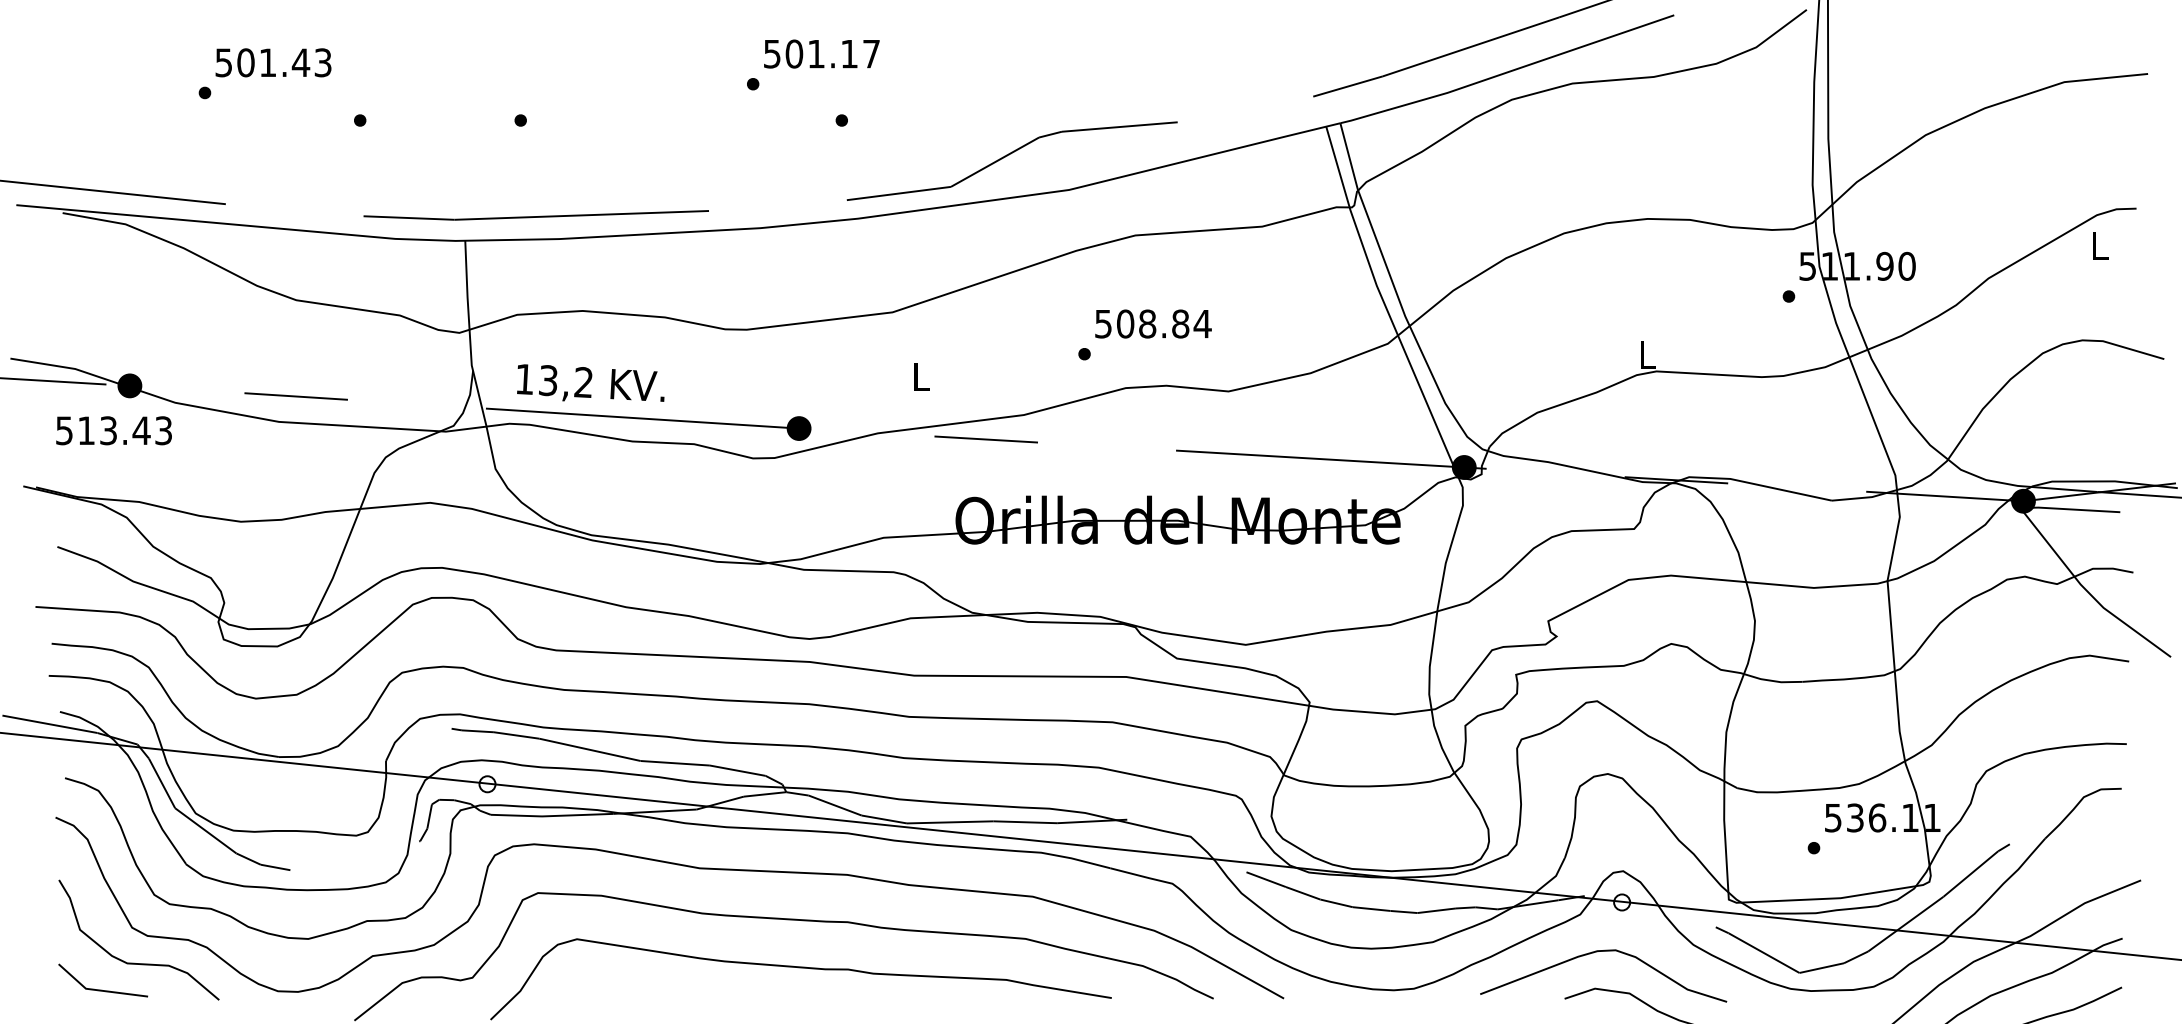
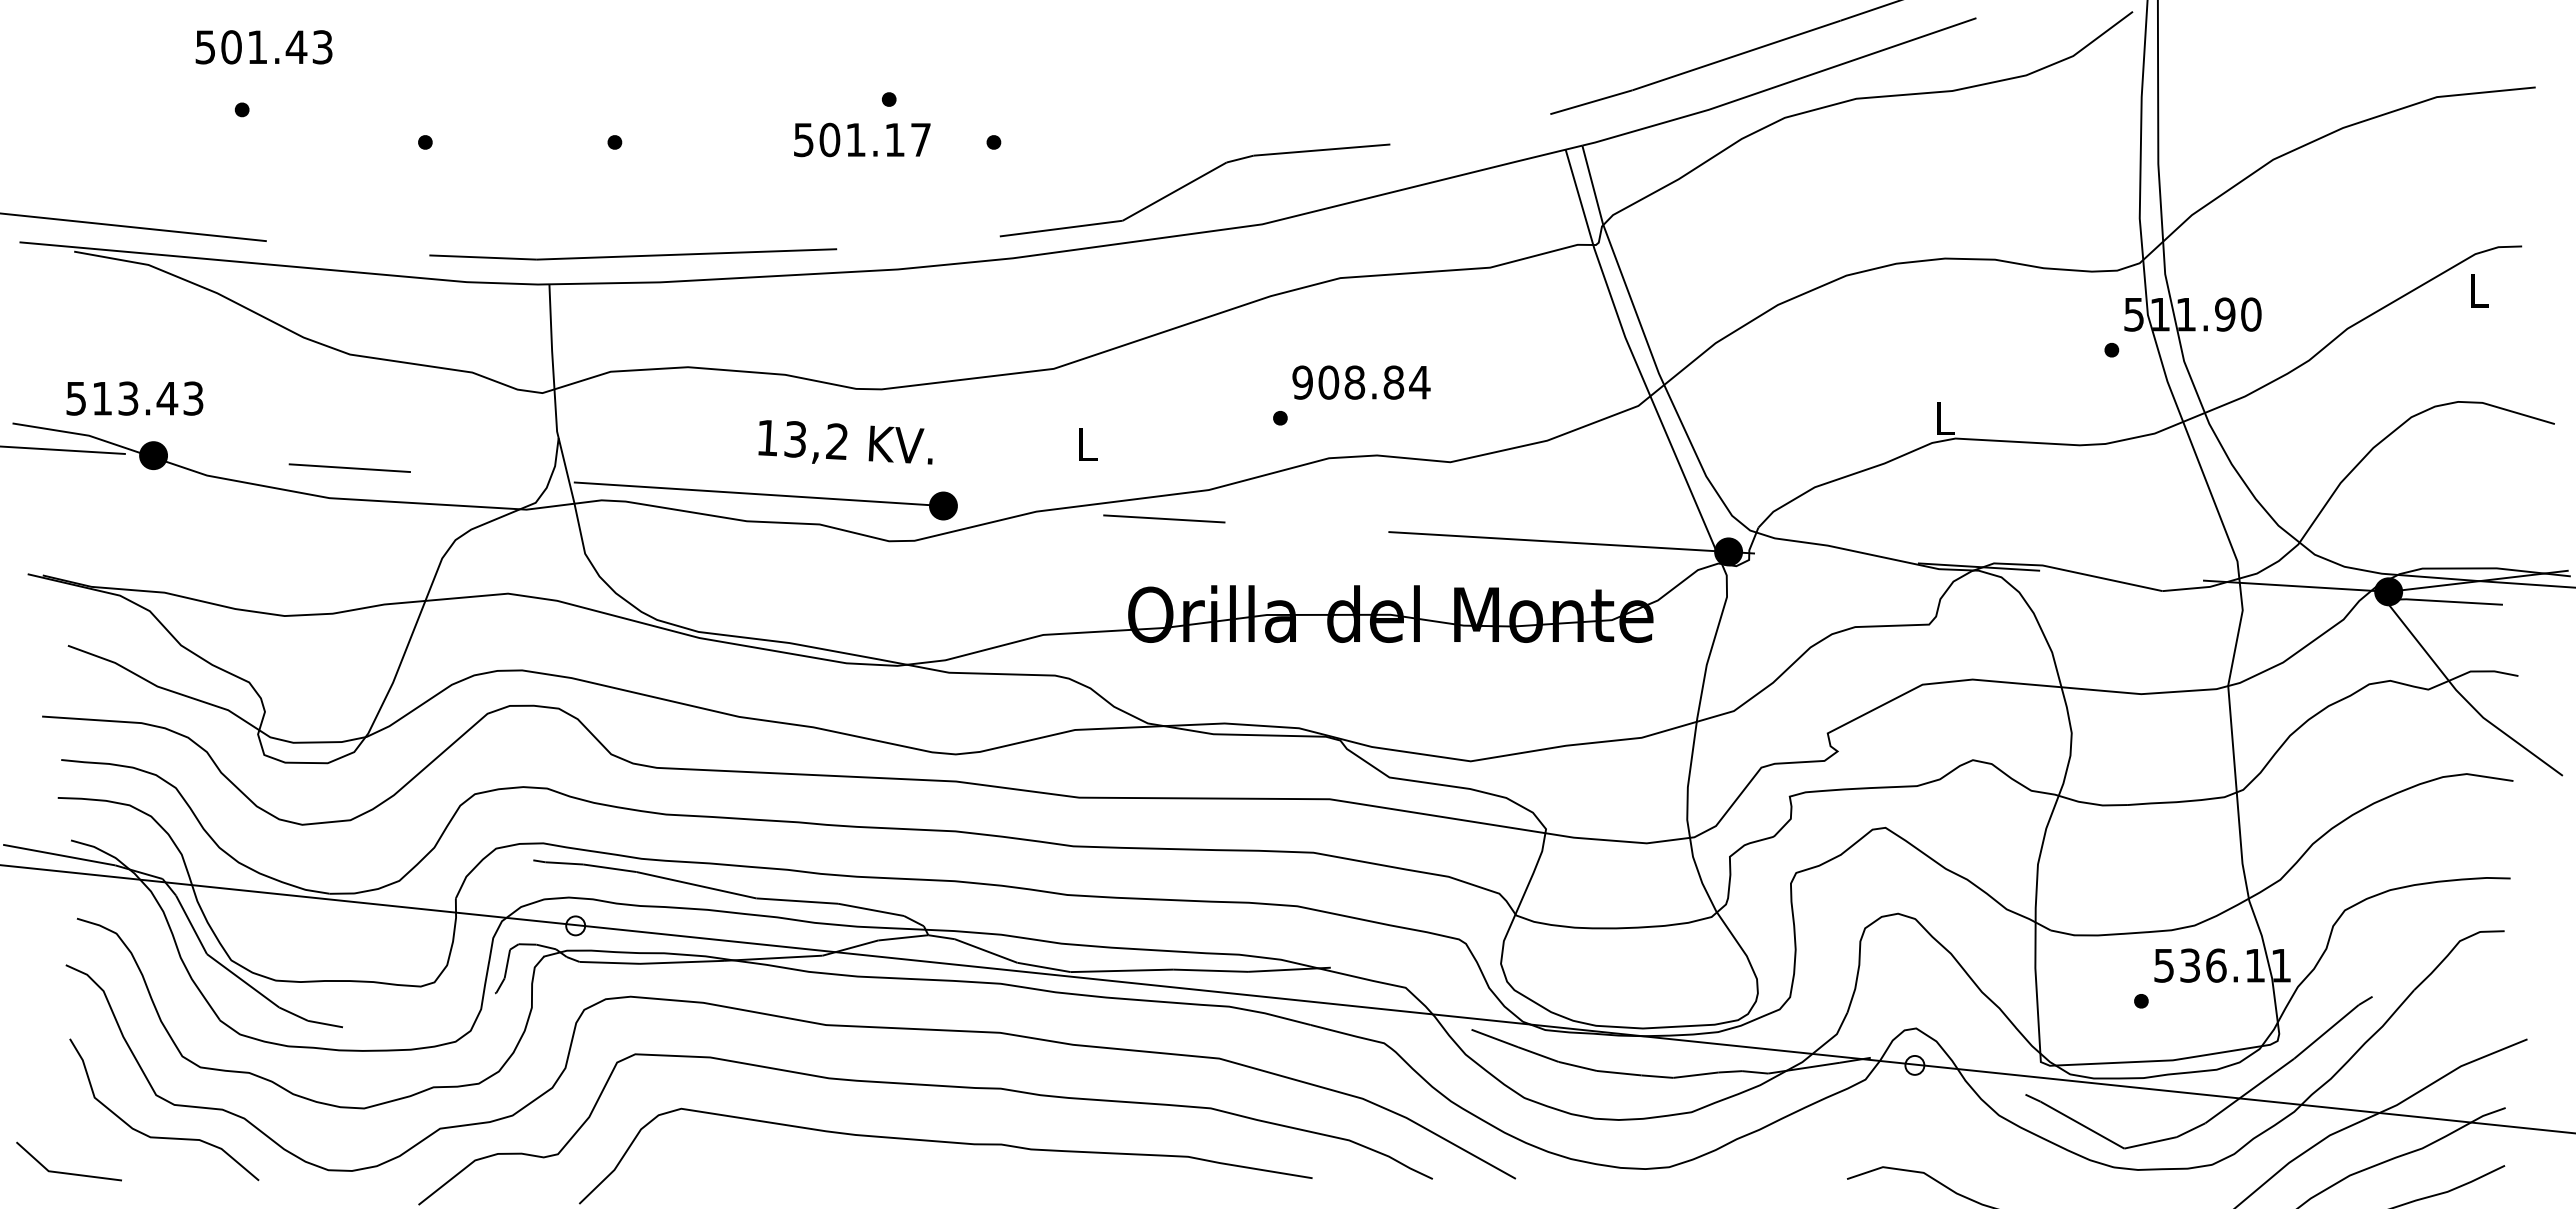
text: (822, 53) -> (862, 139), moved
text: (273, 62) -> (263, 47), moved
text: (1103, 323) -> (1302, 382), 508.84 -> 908.84
text: (590, 383) -> (845, 442), moved
text: (113, 430) -> (134, 398), moved
curve: (1603, 951) -> (1892, 1123), removed
line: (102, 989) -> (68, 1172), moved

